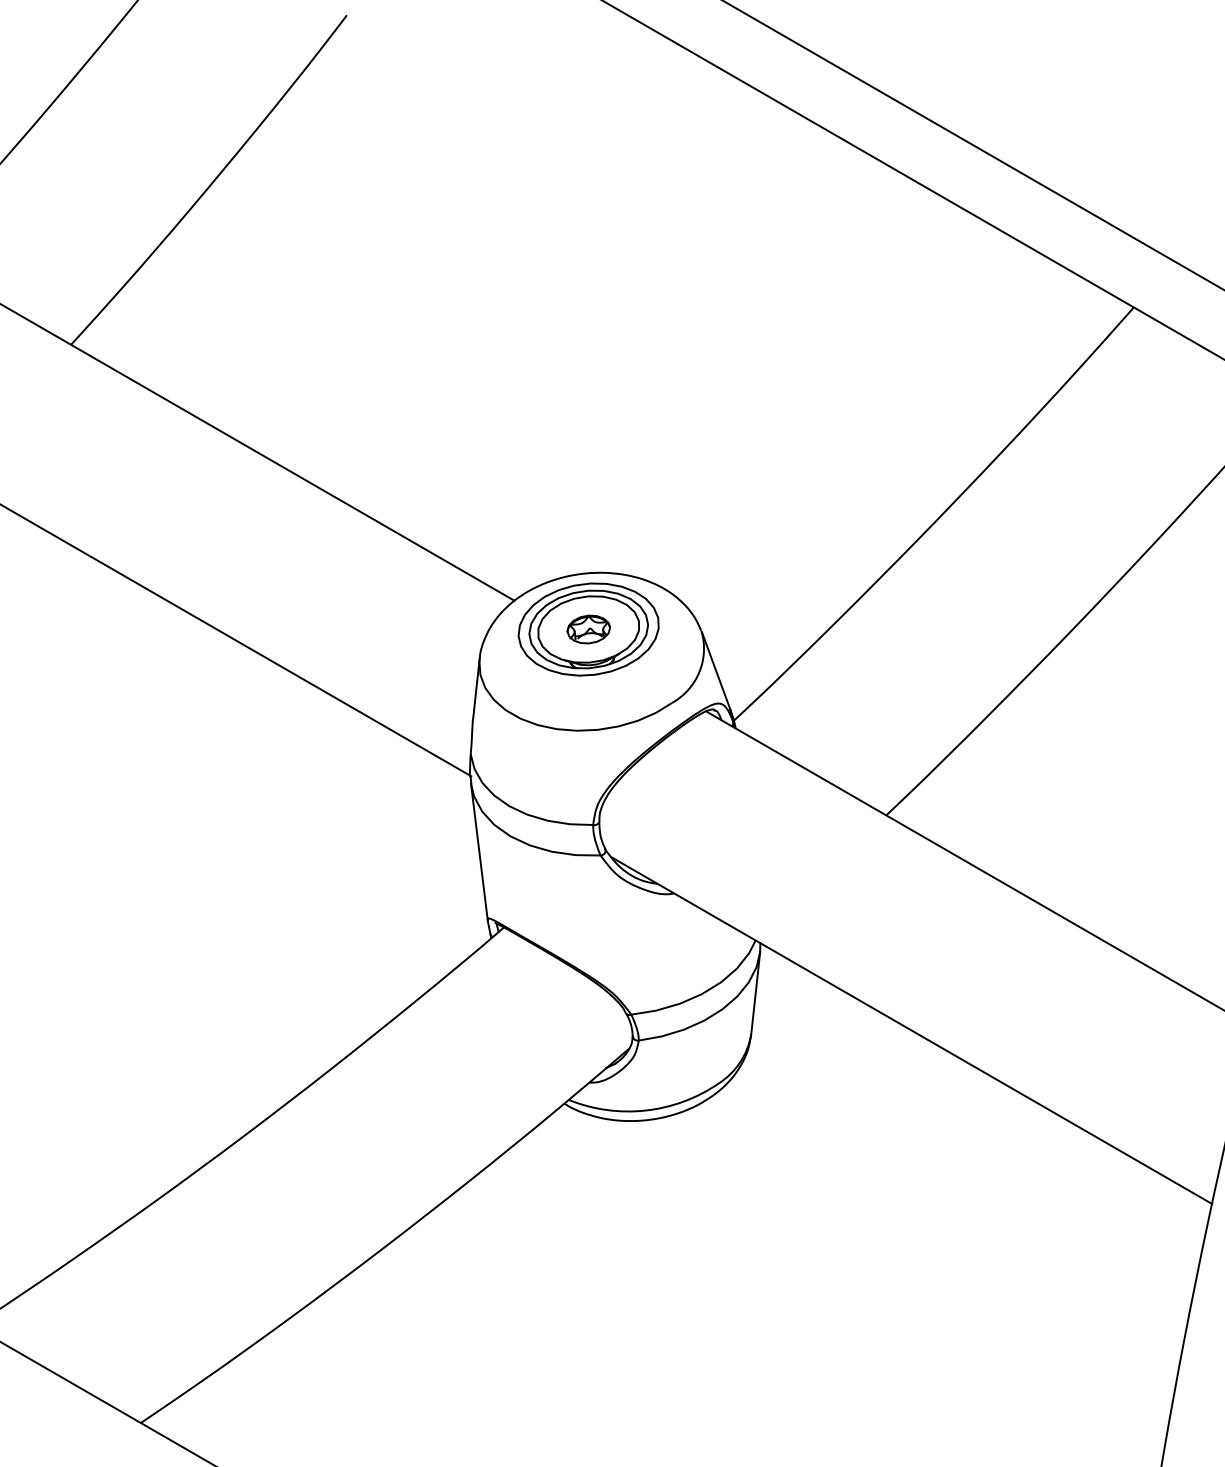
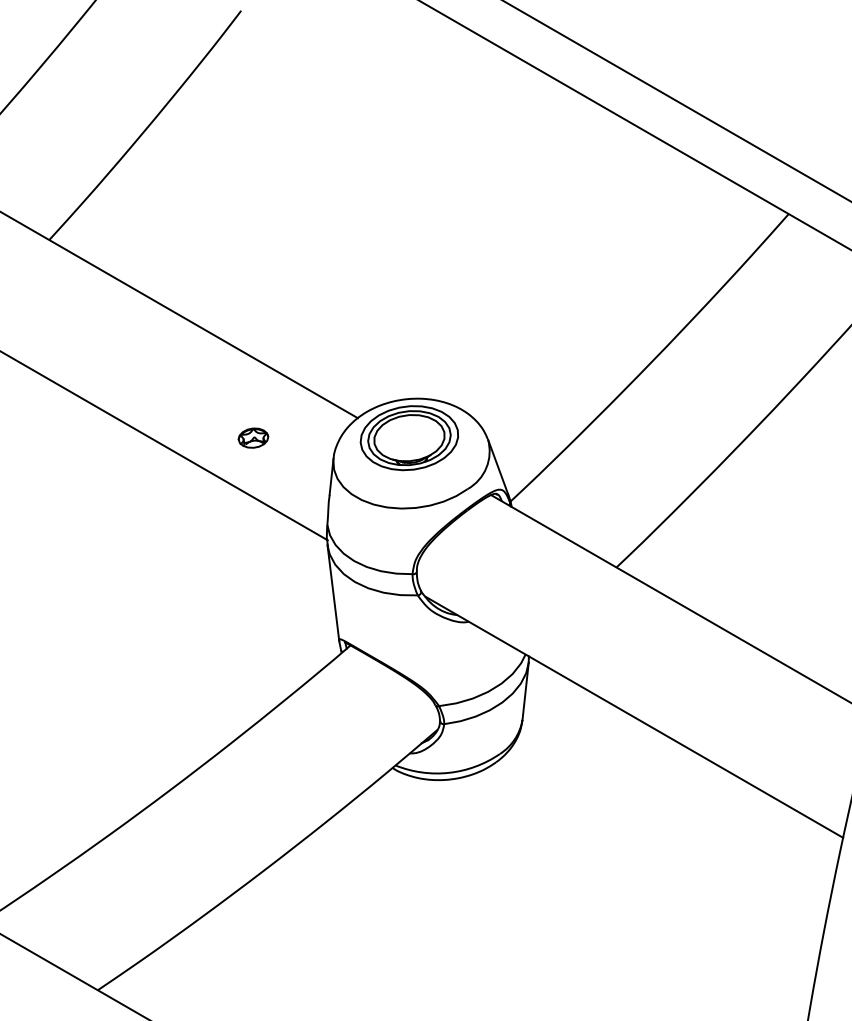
part: (588, 628) -> (253, 437), moved

